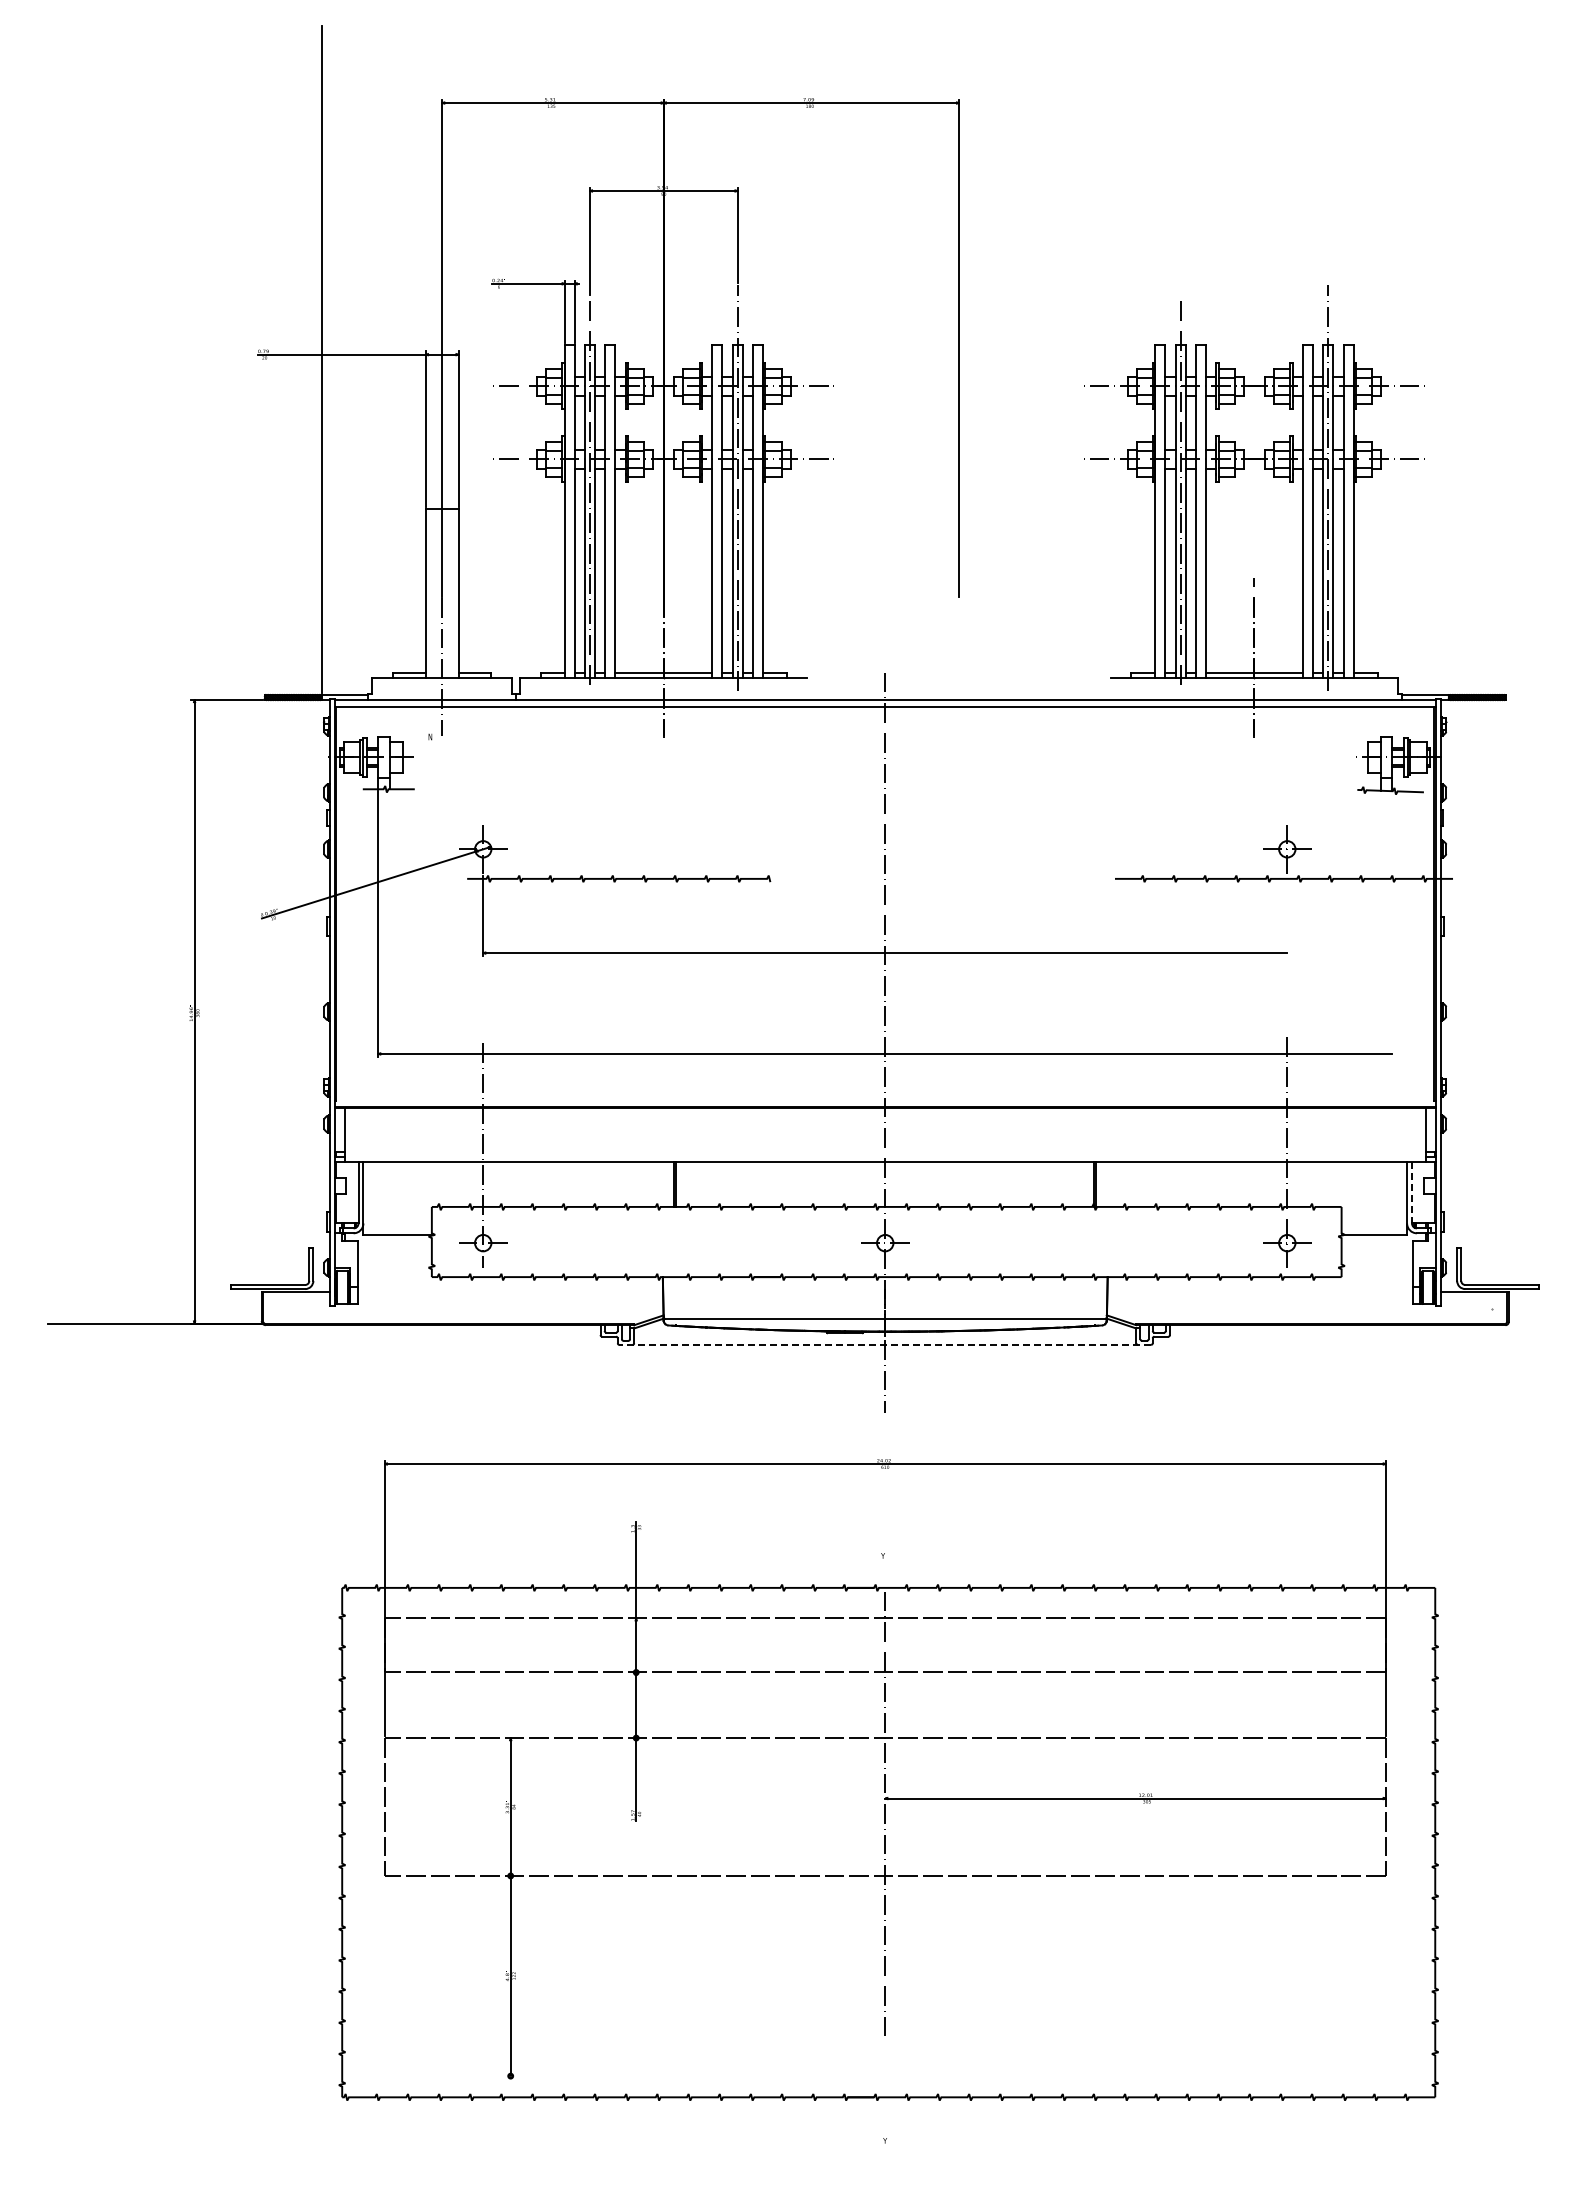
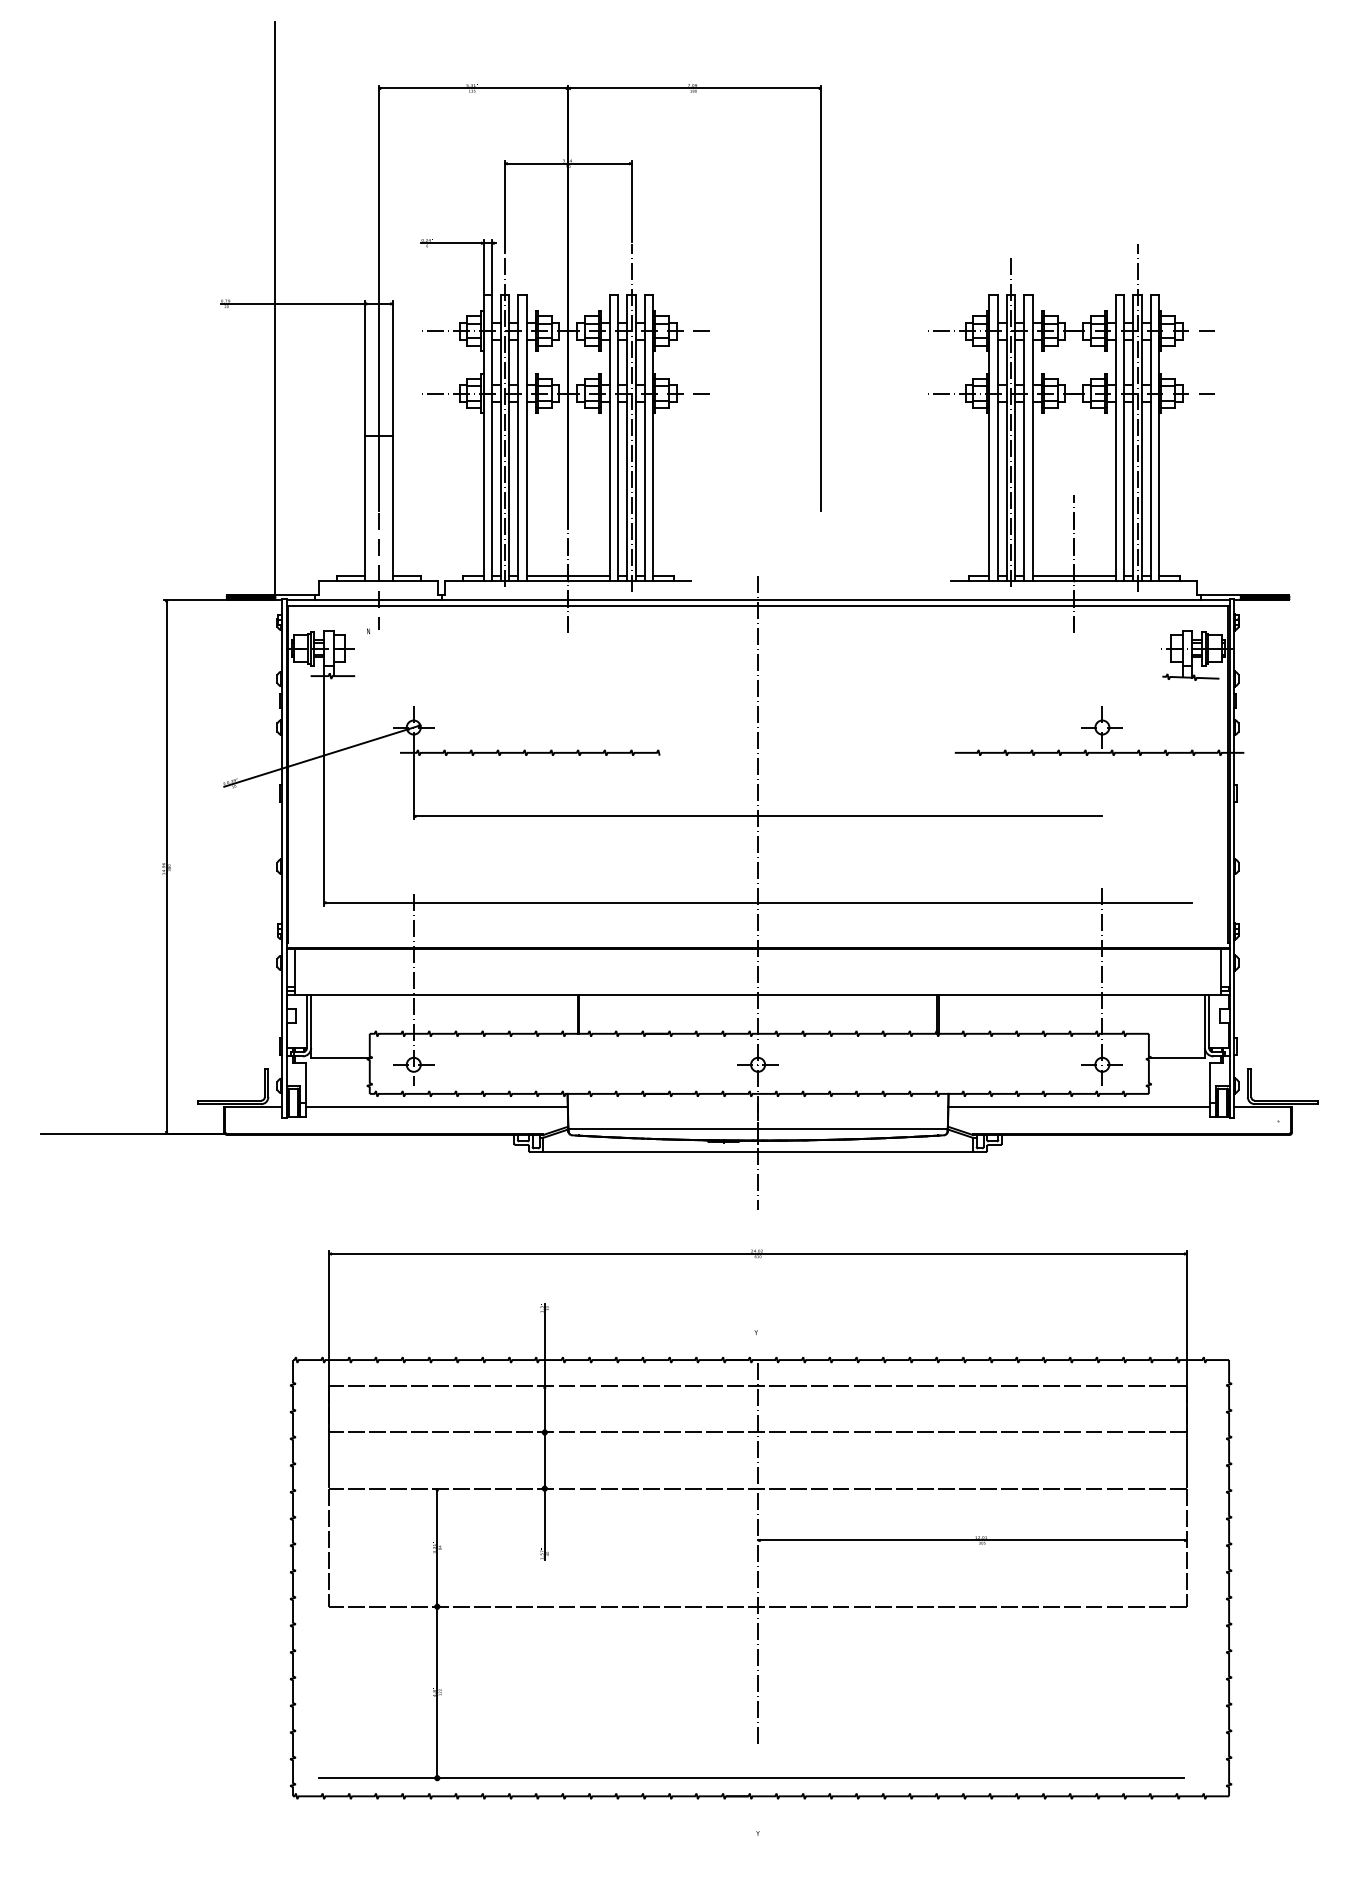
line: (1412, 1192) -> (1209, 1021), dashed -> solid
line: (510, 1292) -> (437, 1107), added
line: (1259, 1292) -> (1078, 1107), added
line: (885, 1344) -> (758, 1151), dashed -> solid
line: (877, 2076) -> (751, 1778), added

